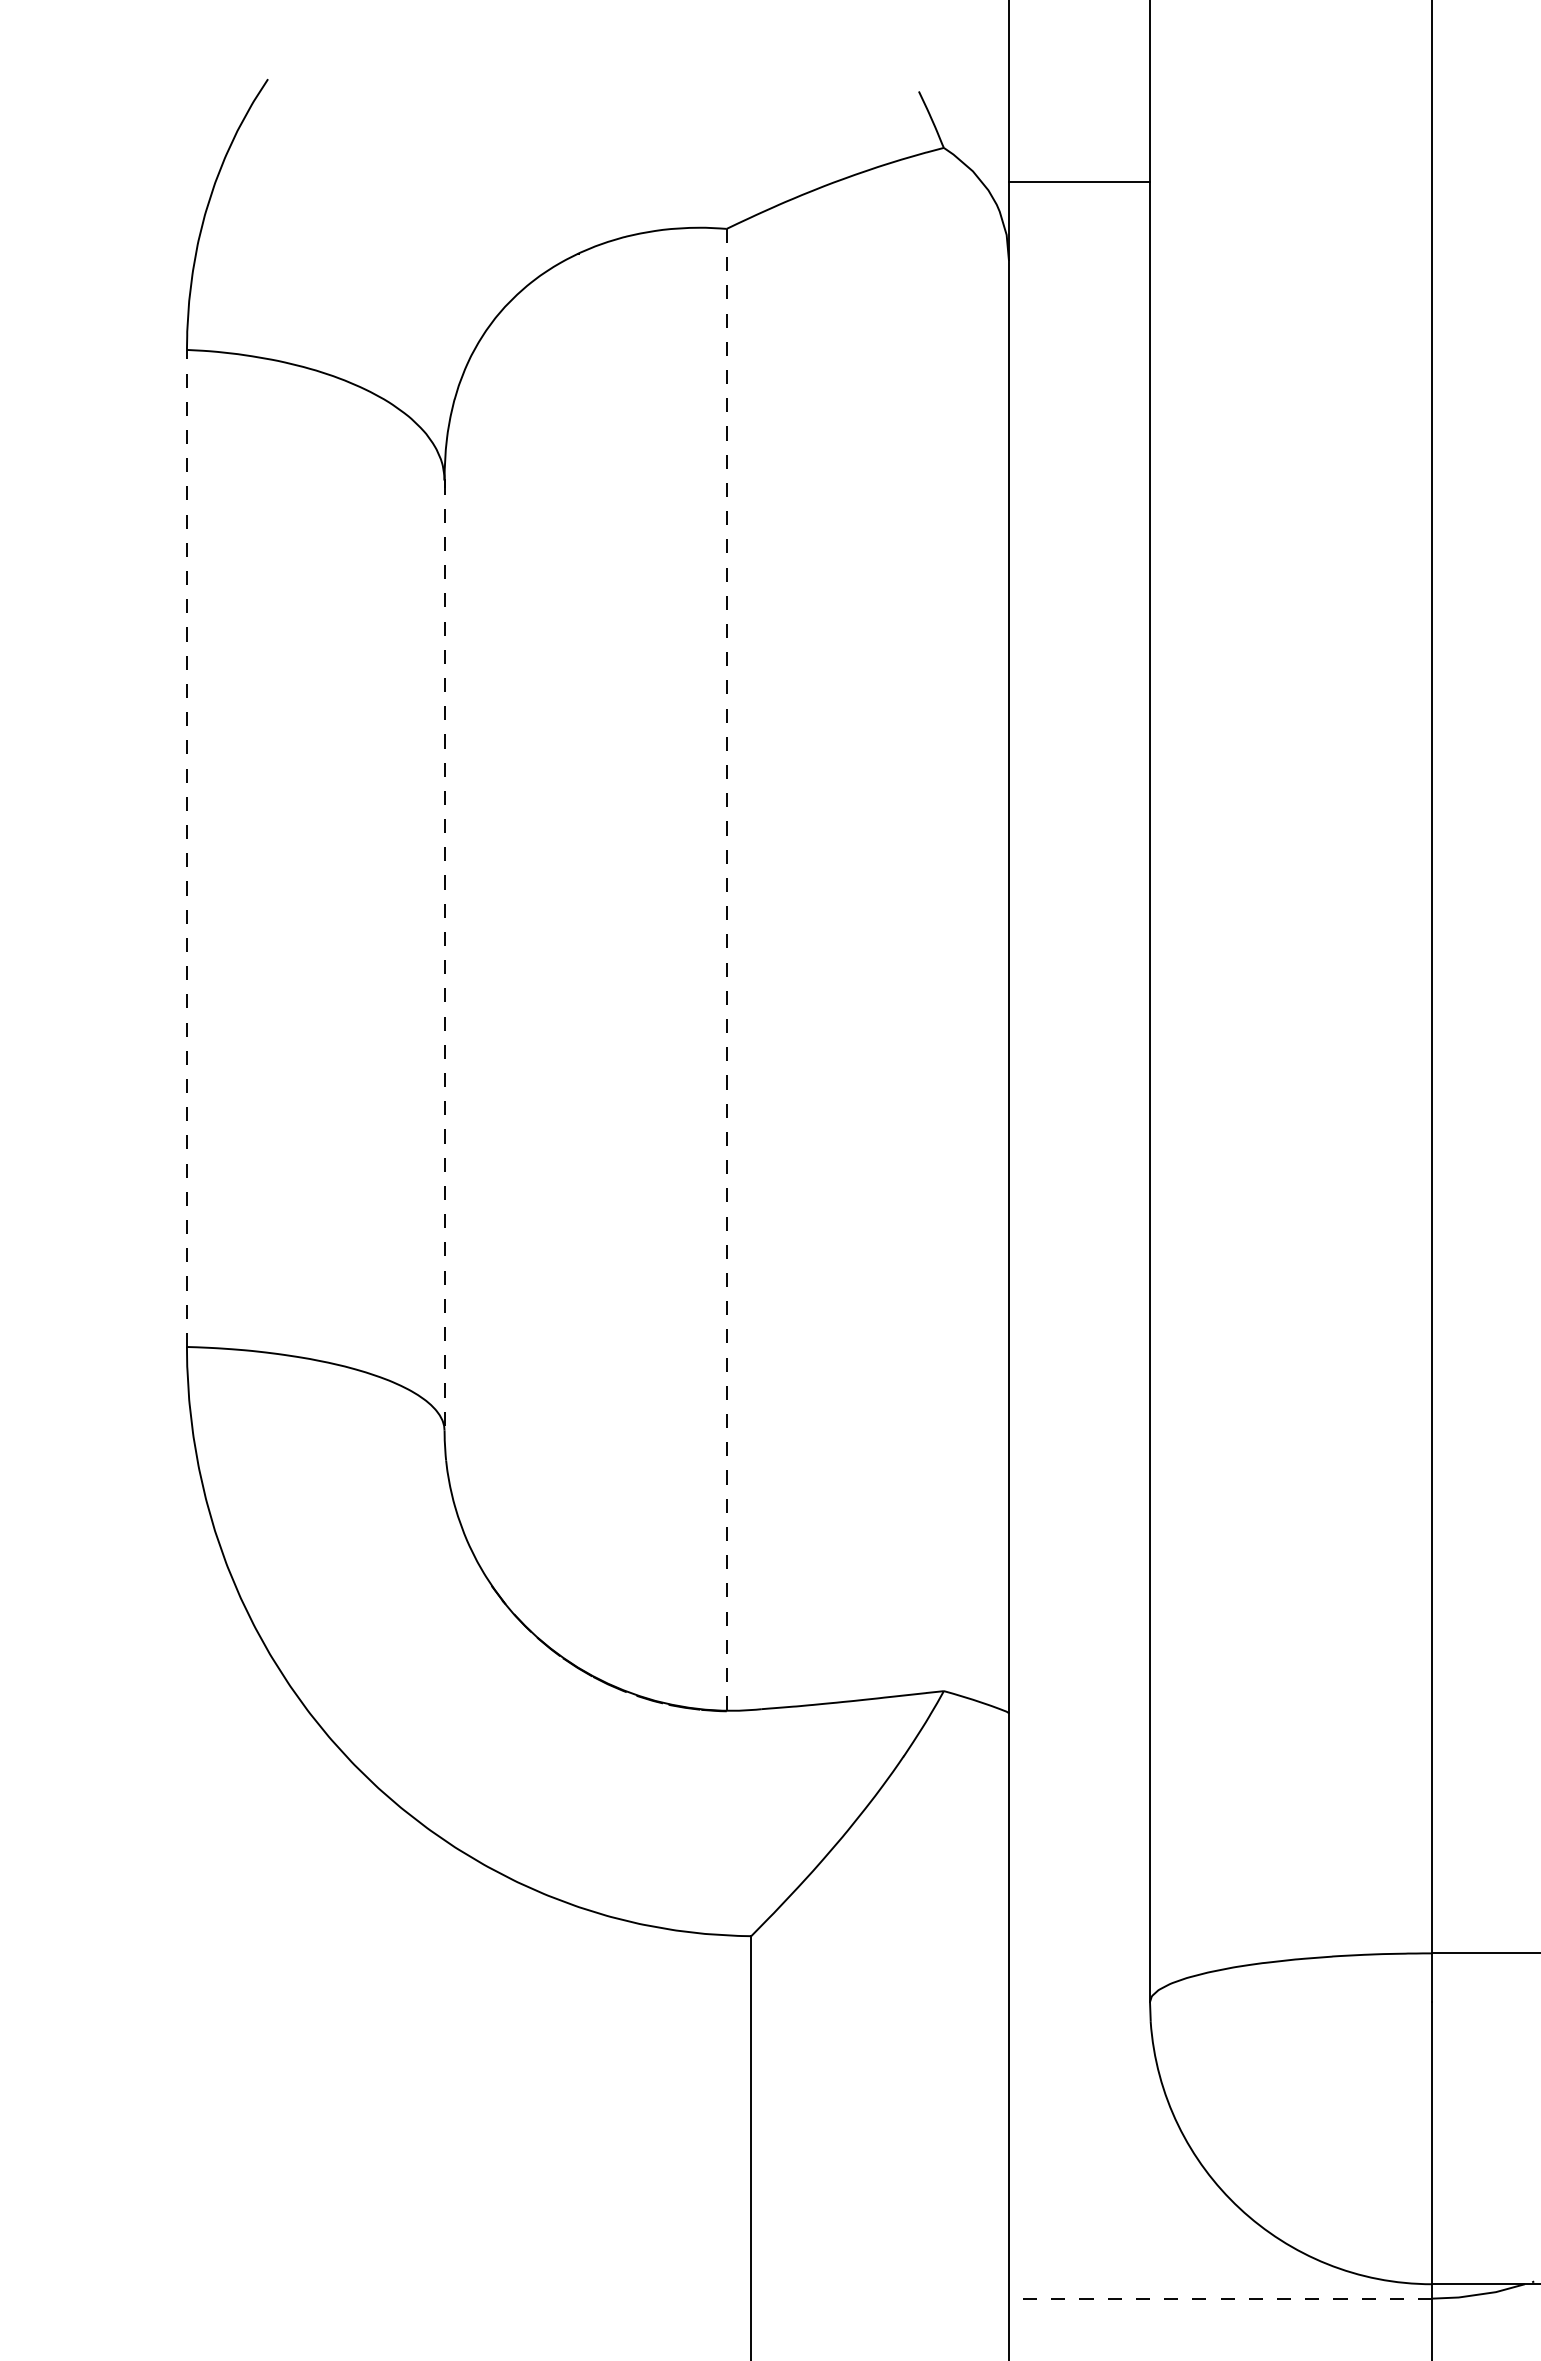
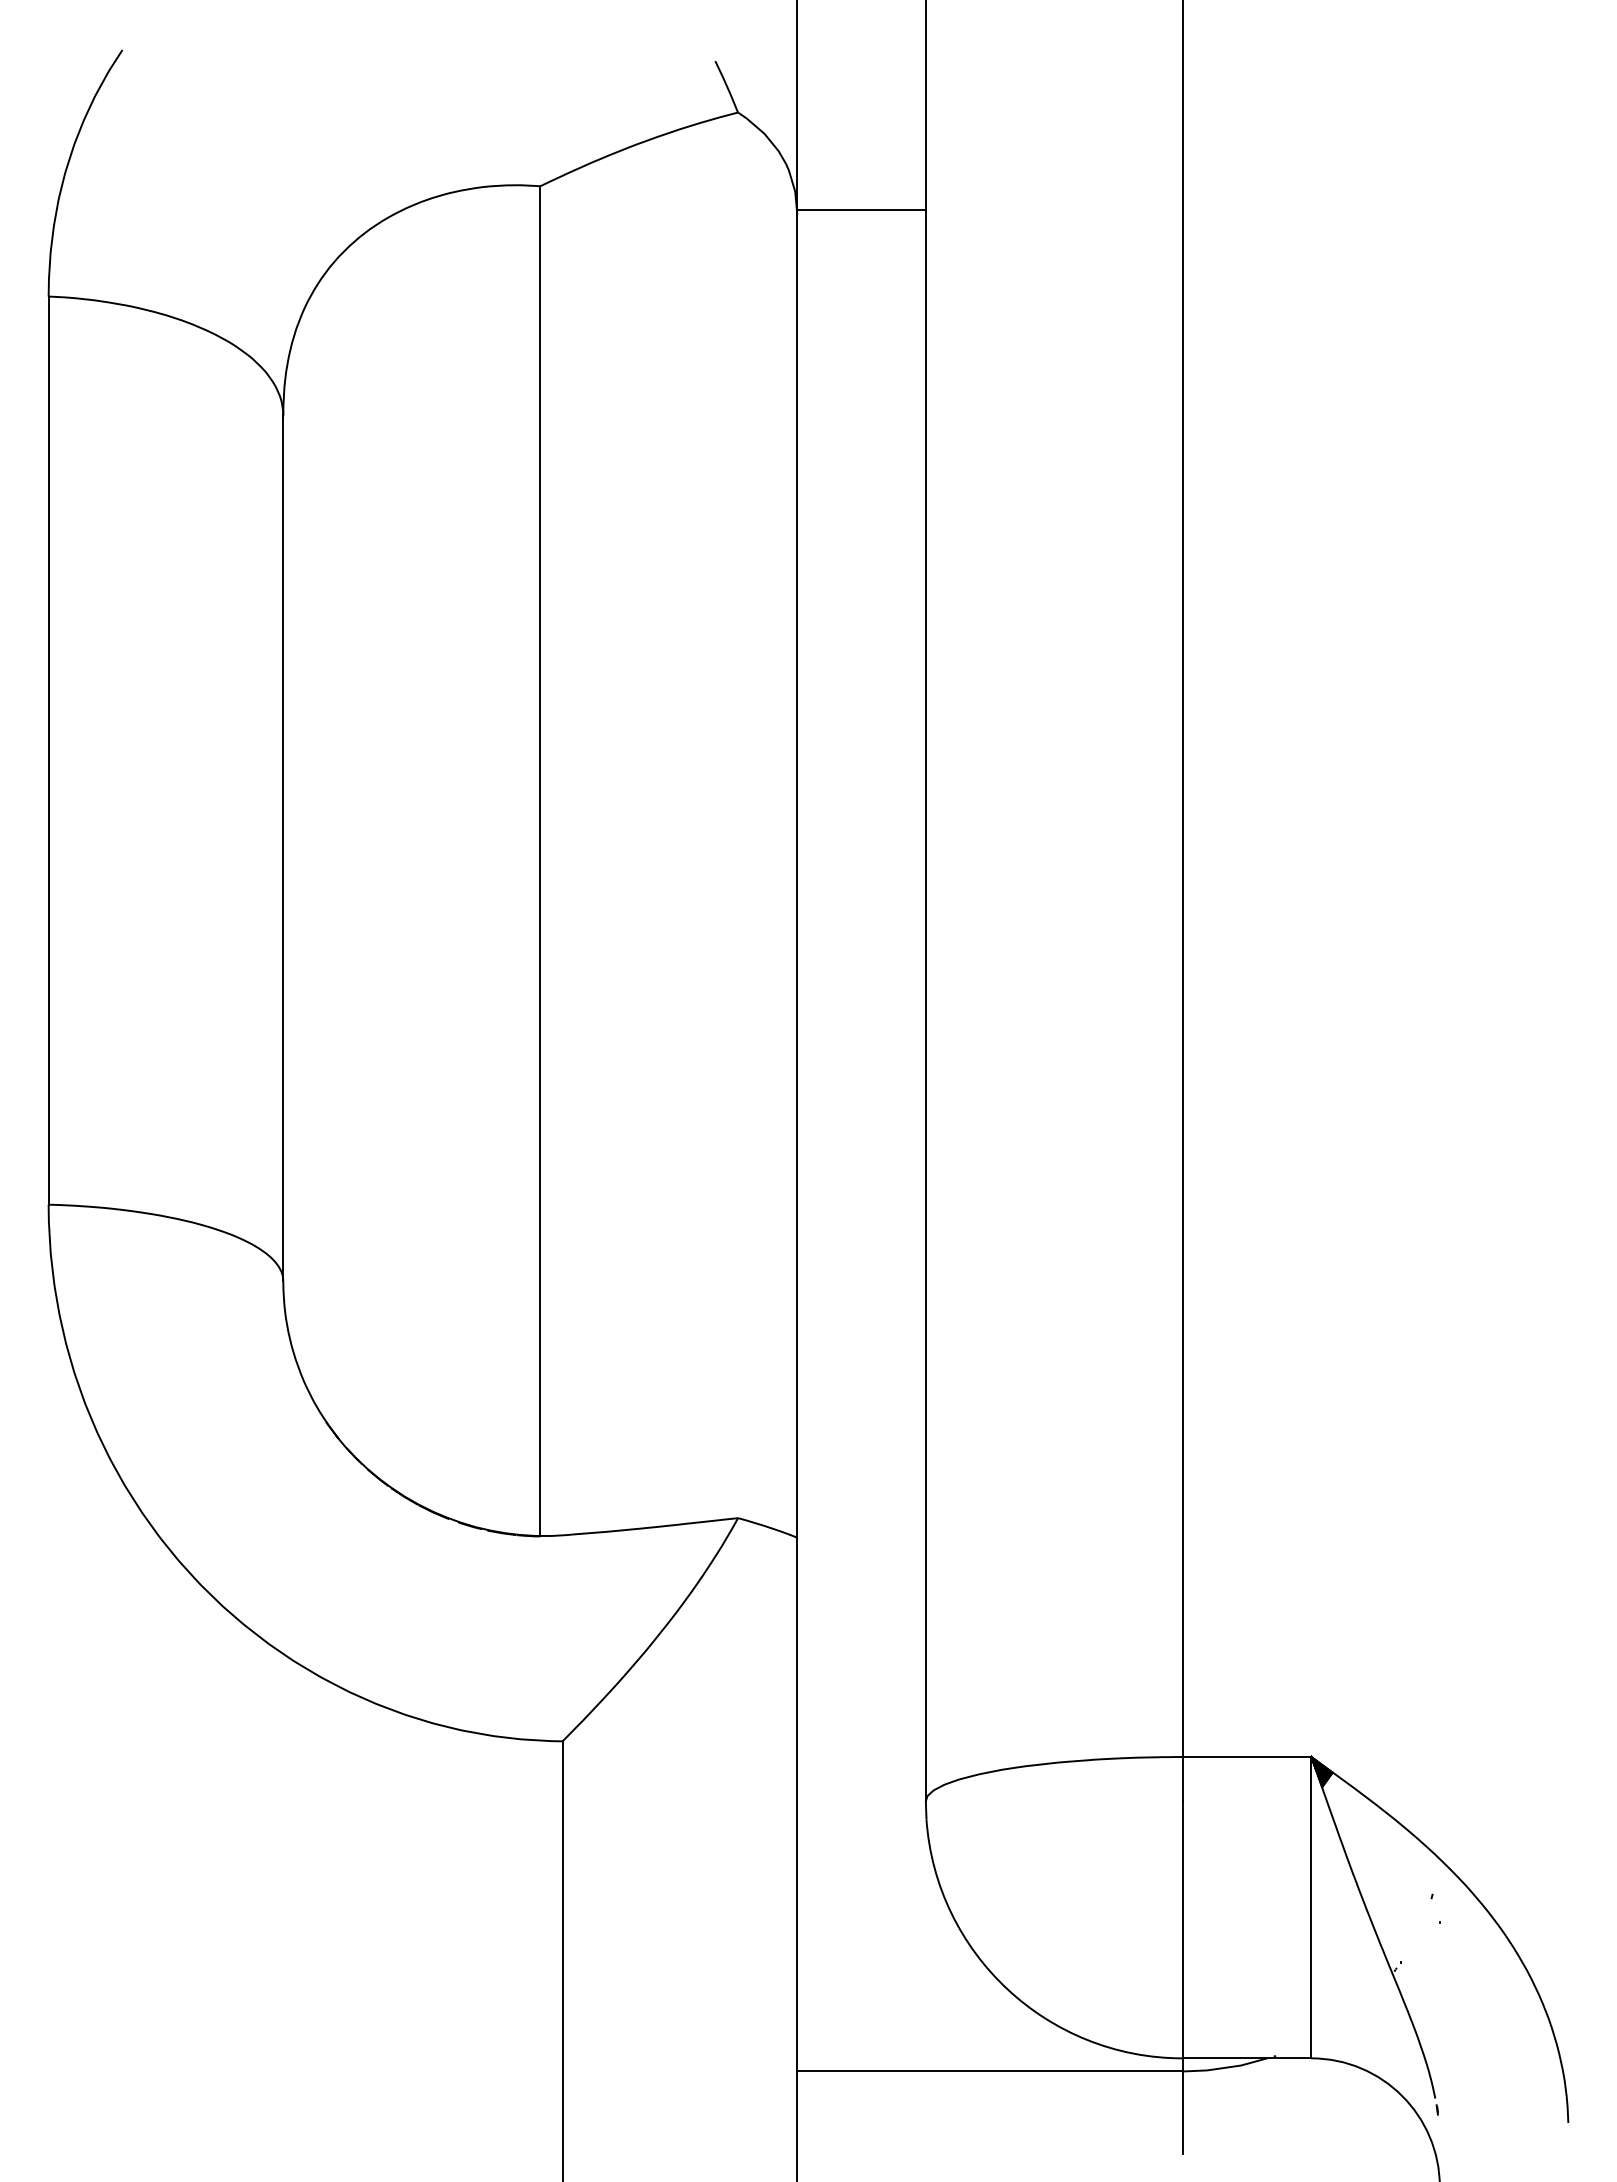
line: (1079, 181) -> (861, 209), moved
line: (186, 848) -> (48, 750), dashed -> solid
line: (444, 955) -> (283, 848), dashed -> solid
line: (726, 970) -> (540, 861), dashed -> solid
line: (1221, 2298) -> (990, 2071), dashed -> solid

